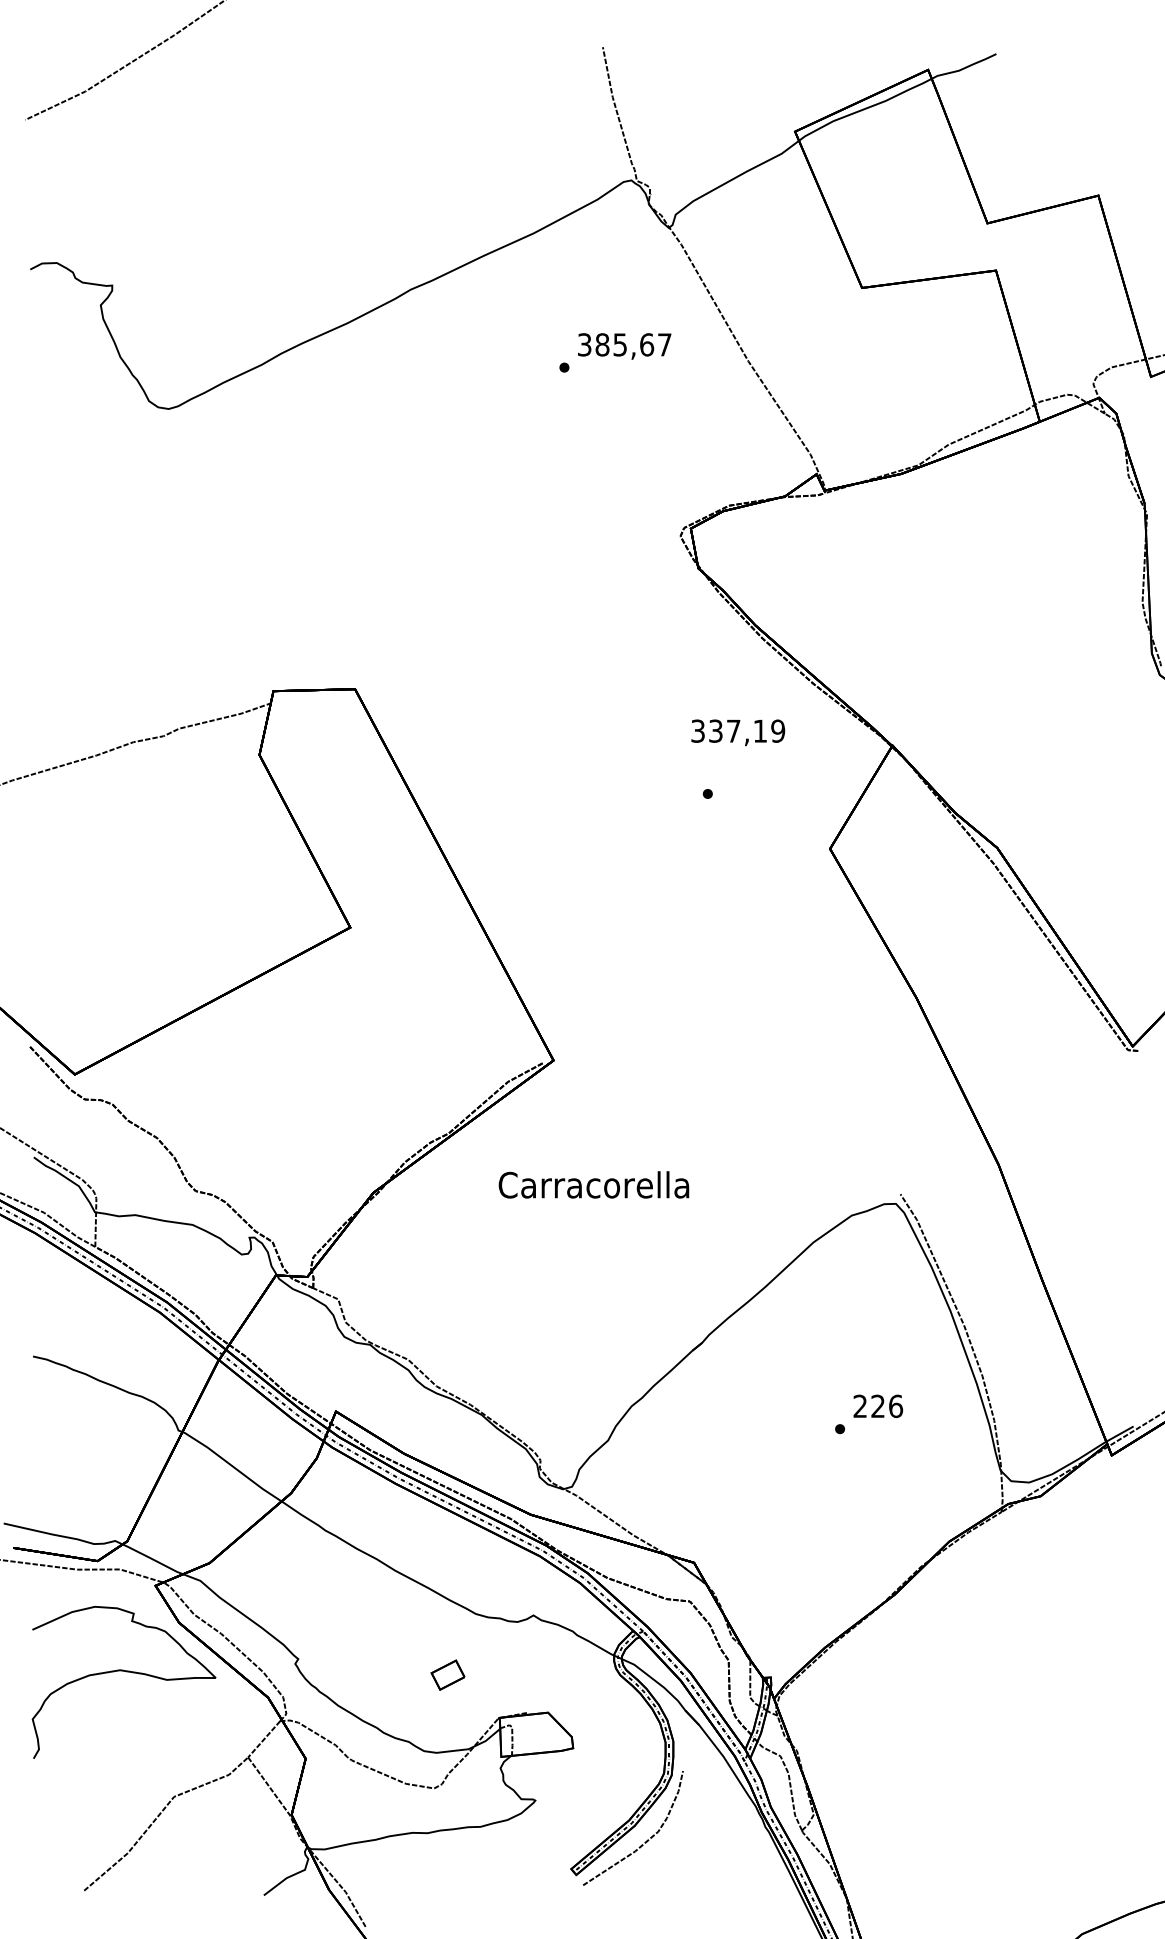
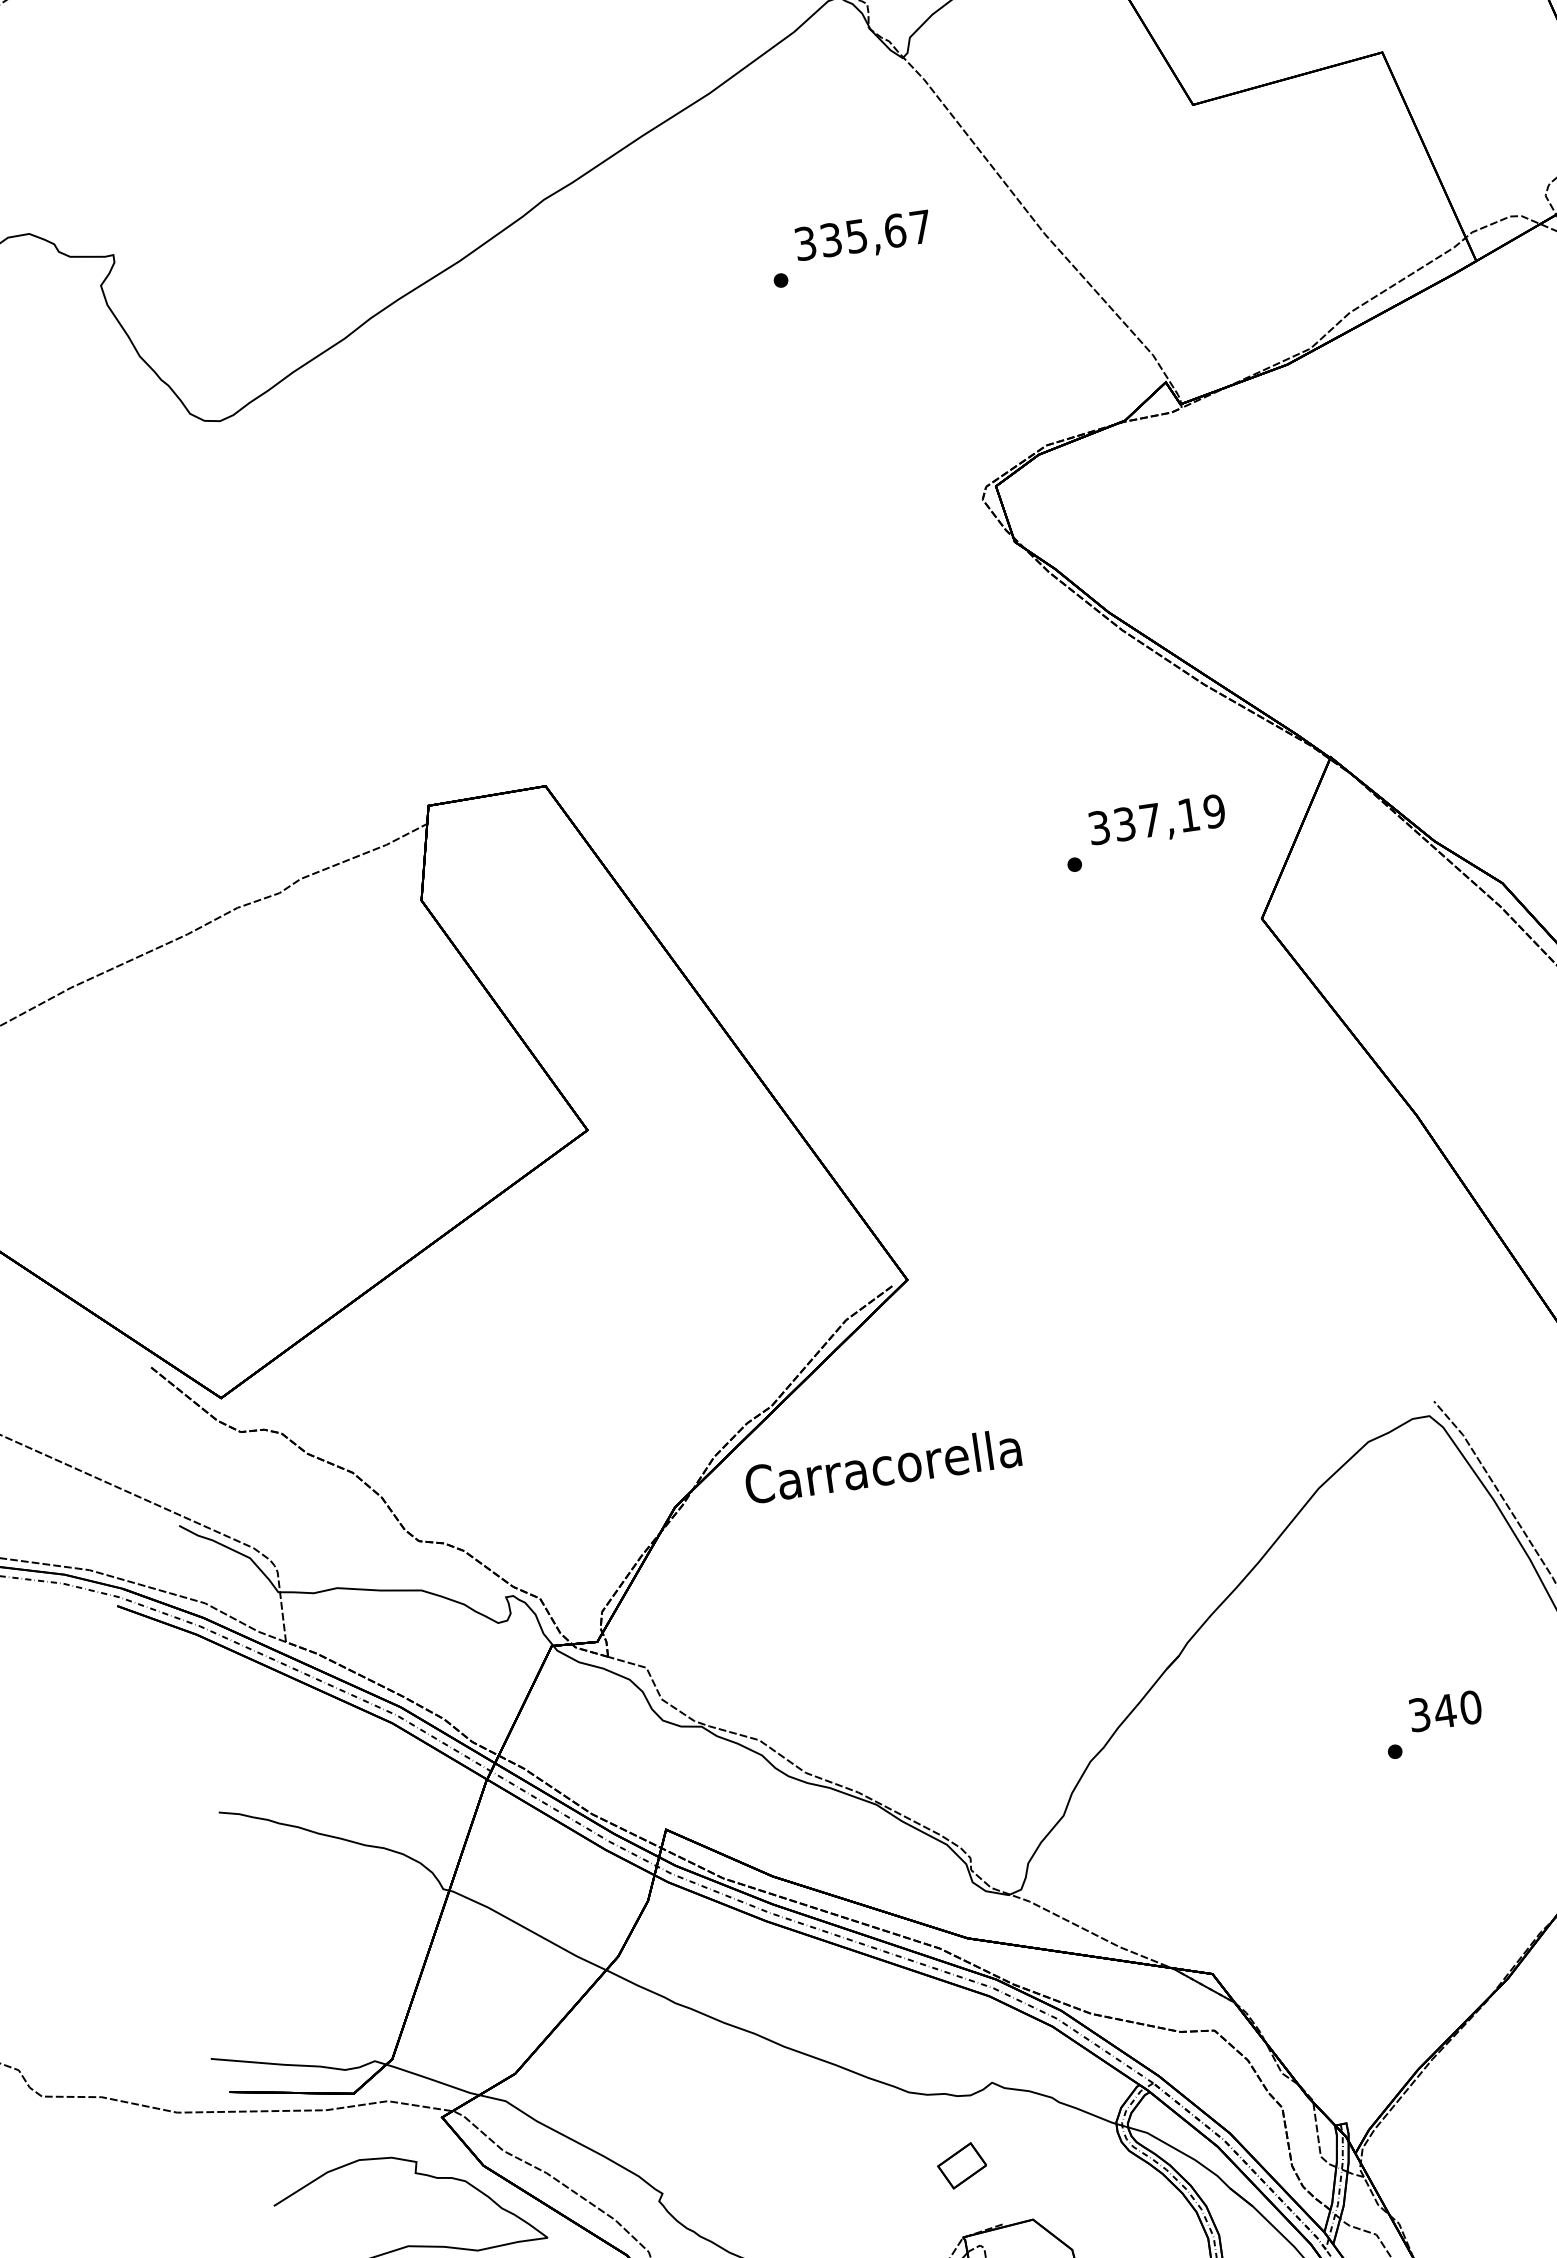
text: (602, 344) -> (831, 239), 385,67 -> 335,67
text: (738, 732) -> (1157, 821), moved
text: (593, 1184) -> (882, 1465), moved
text: (878, 1406) -> (1445, 1711), 226 -> 340
part: (447, 1674) -> (961, 2165), moved

